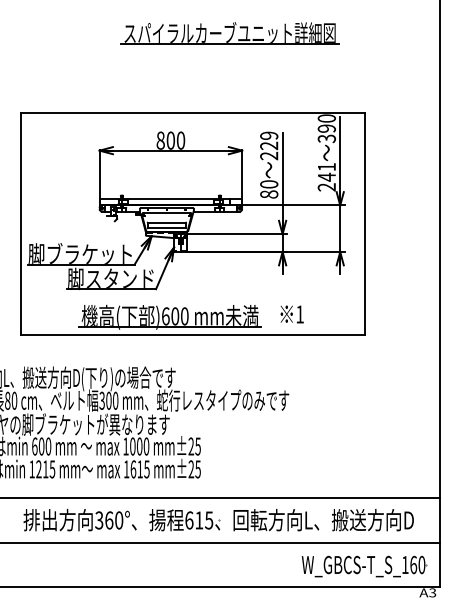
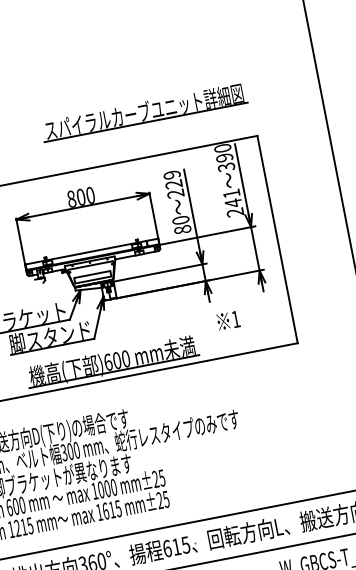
part: (229, 33) -> (143, 112), moved
text: (291, 314) -> (227, 320), moved

